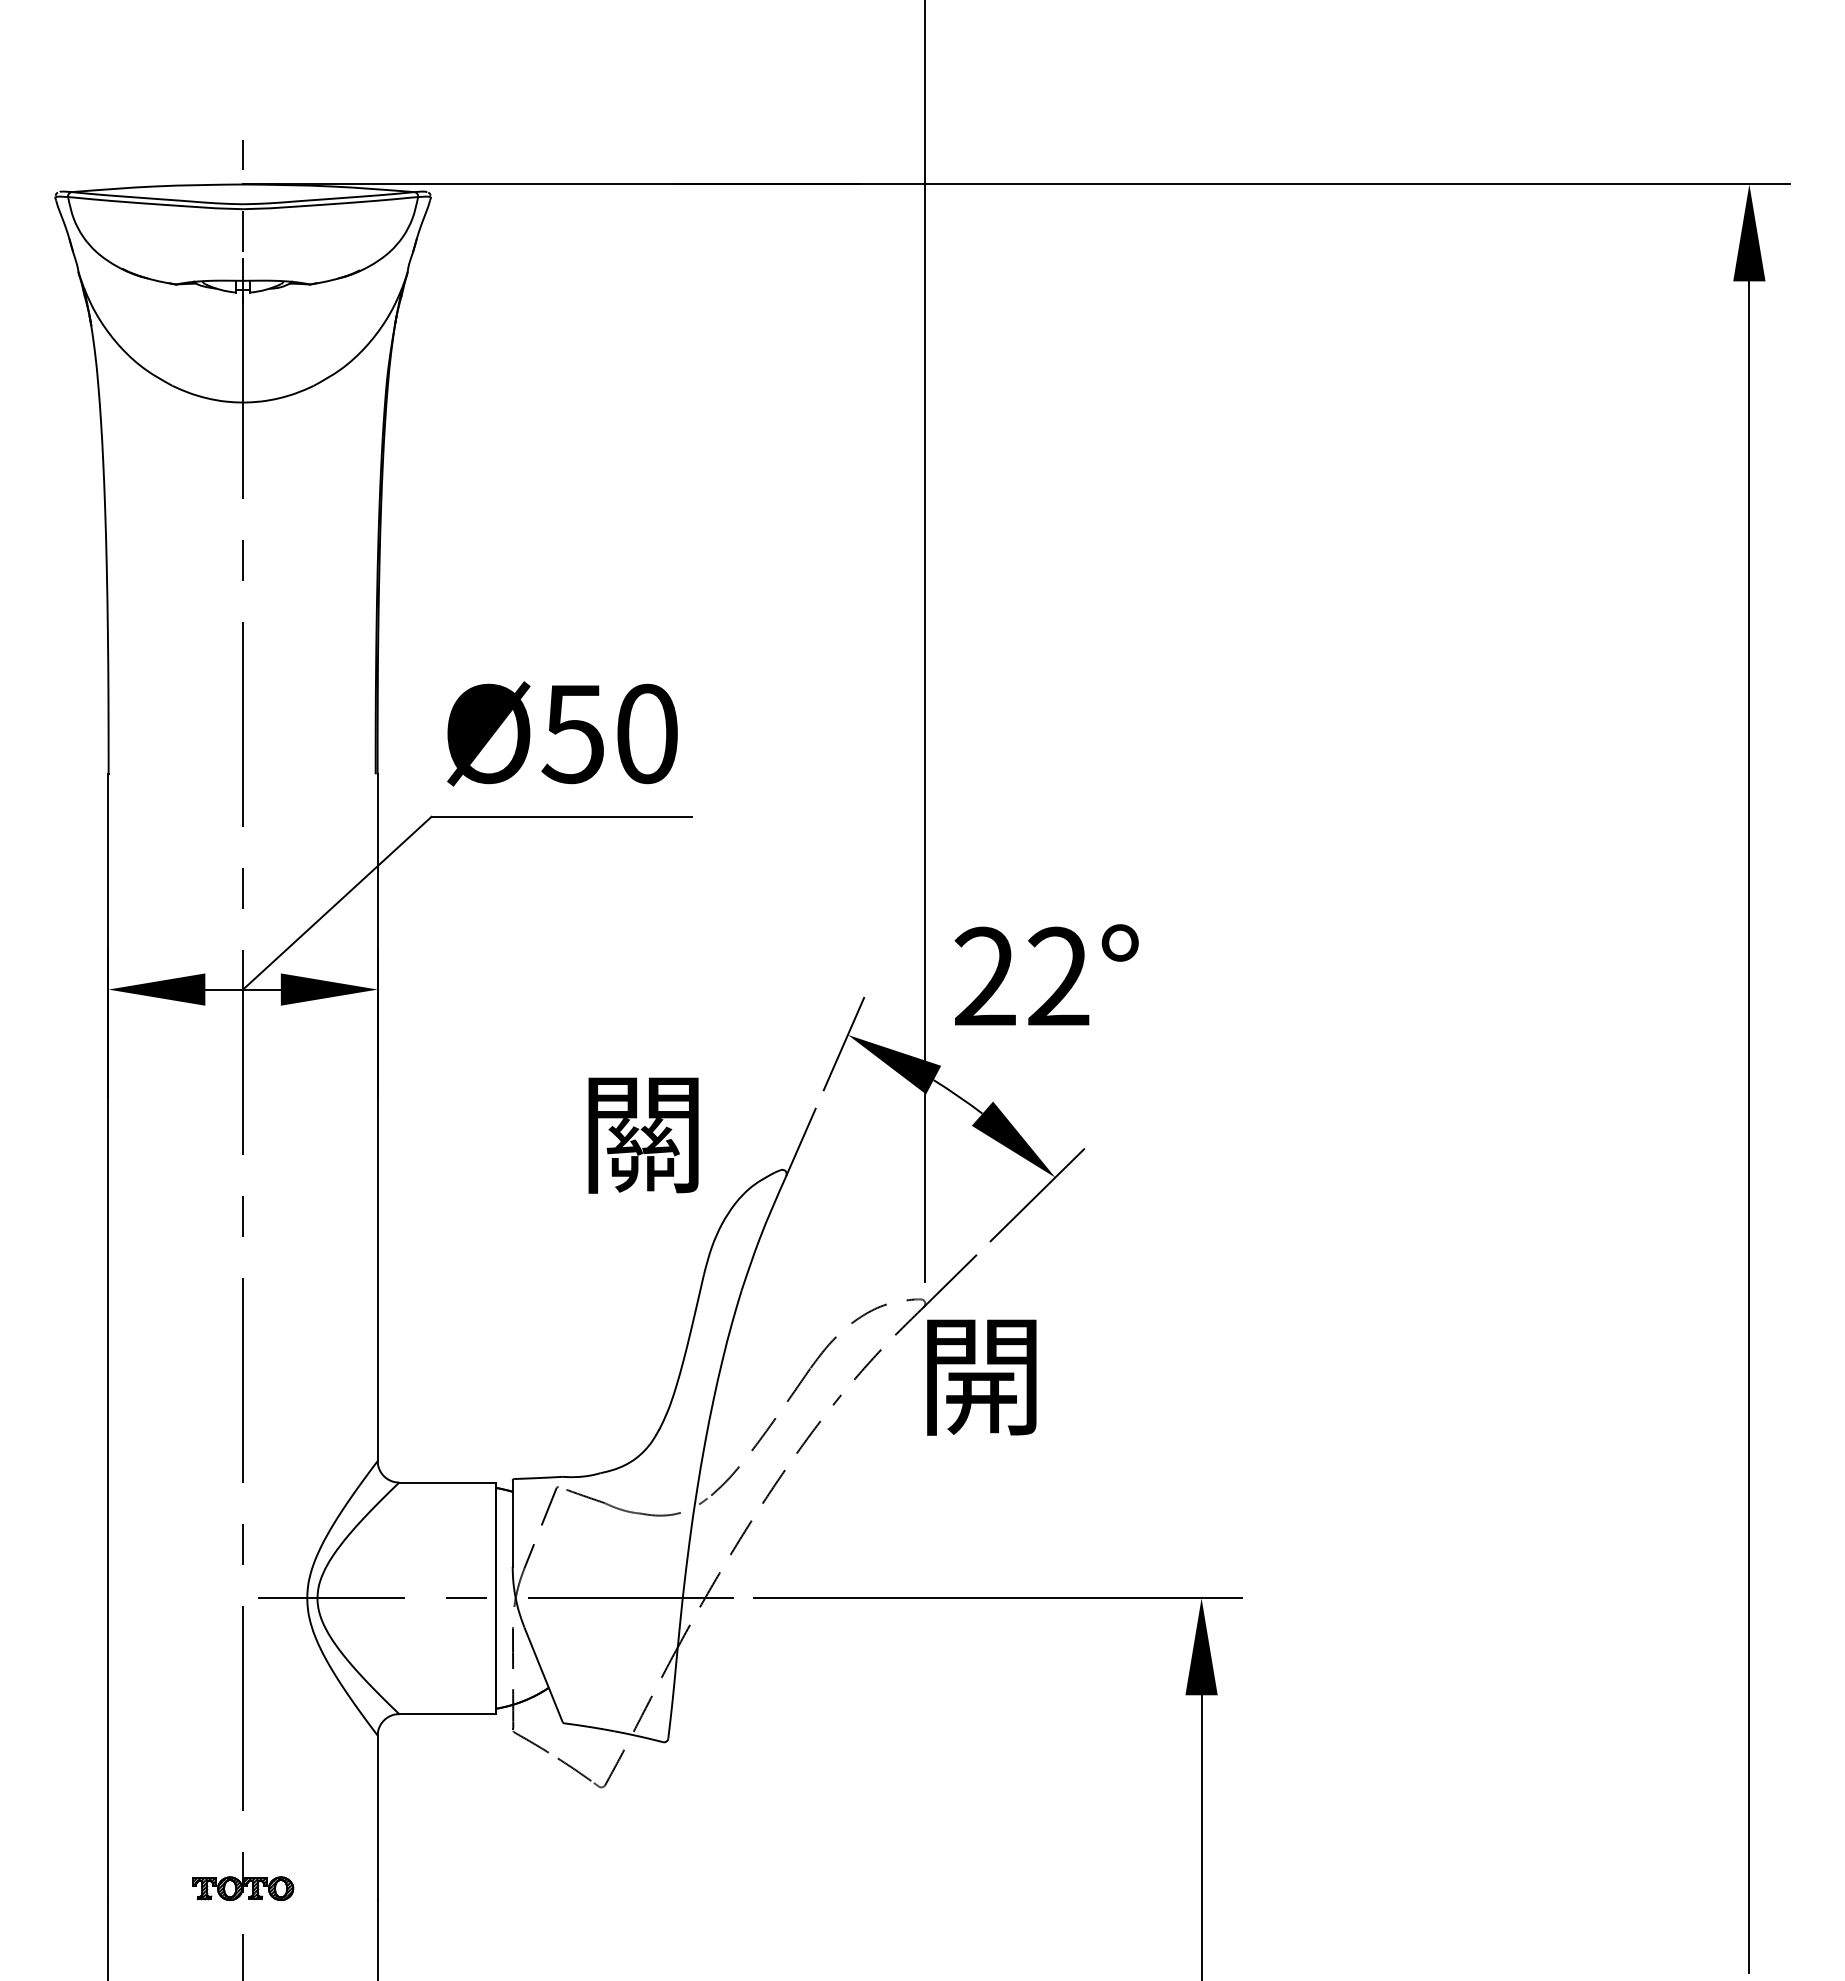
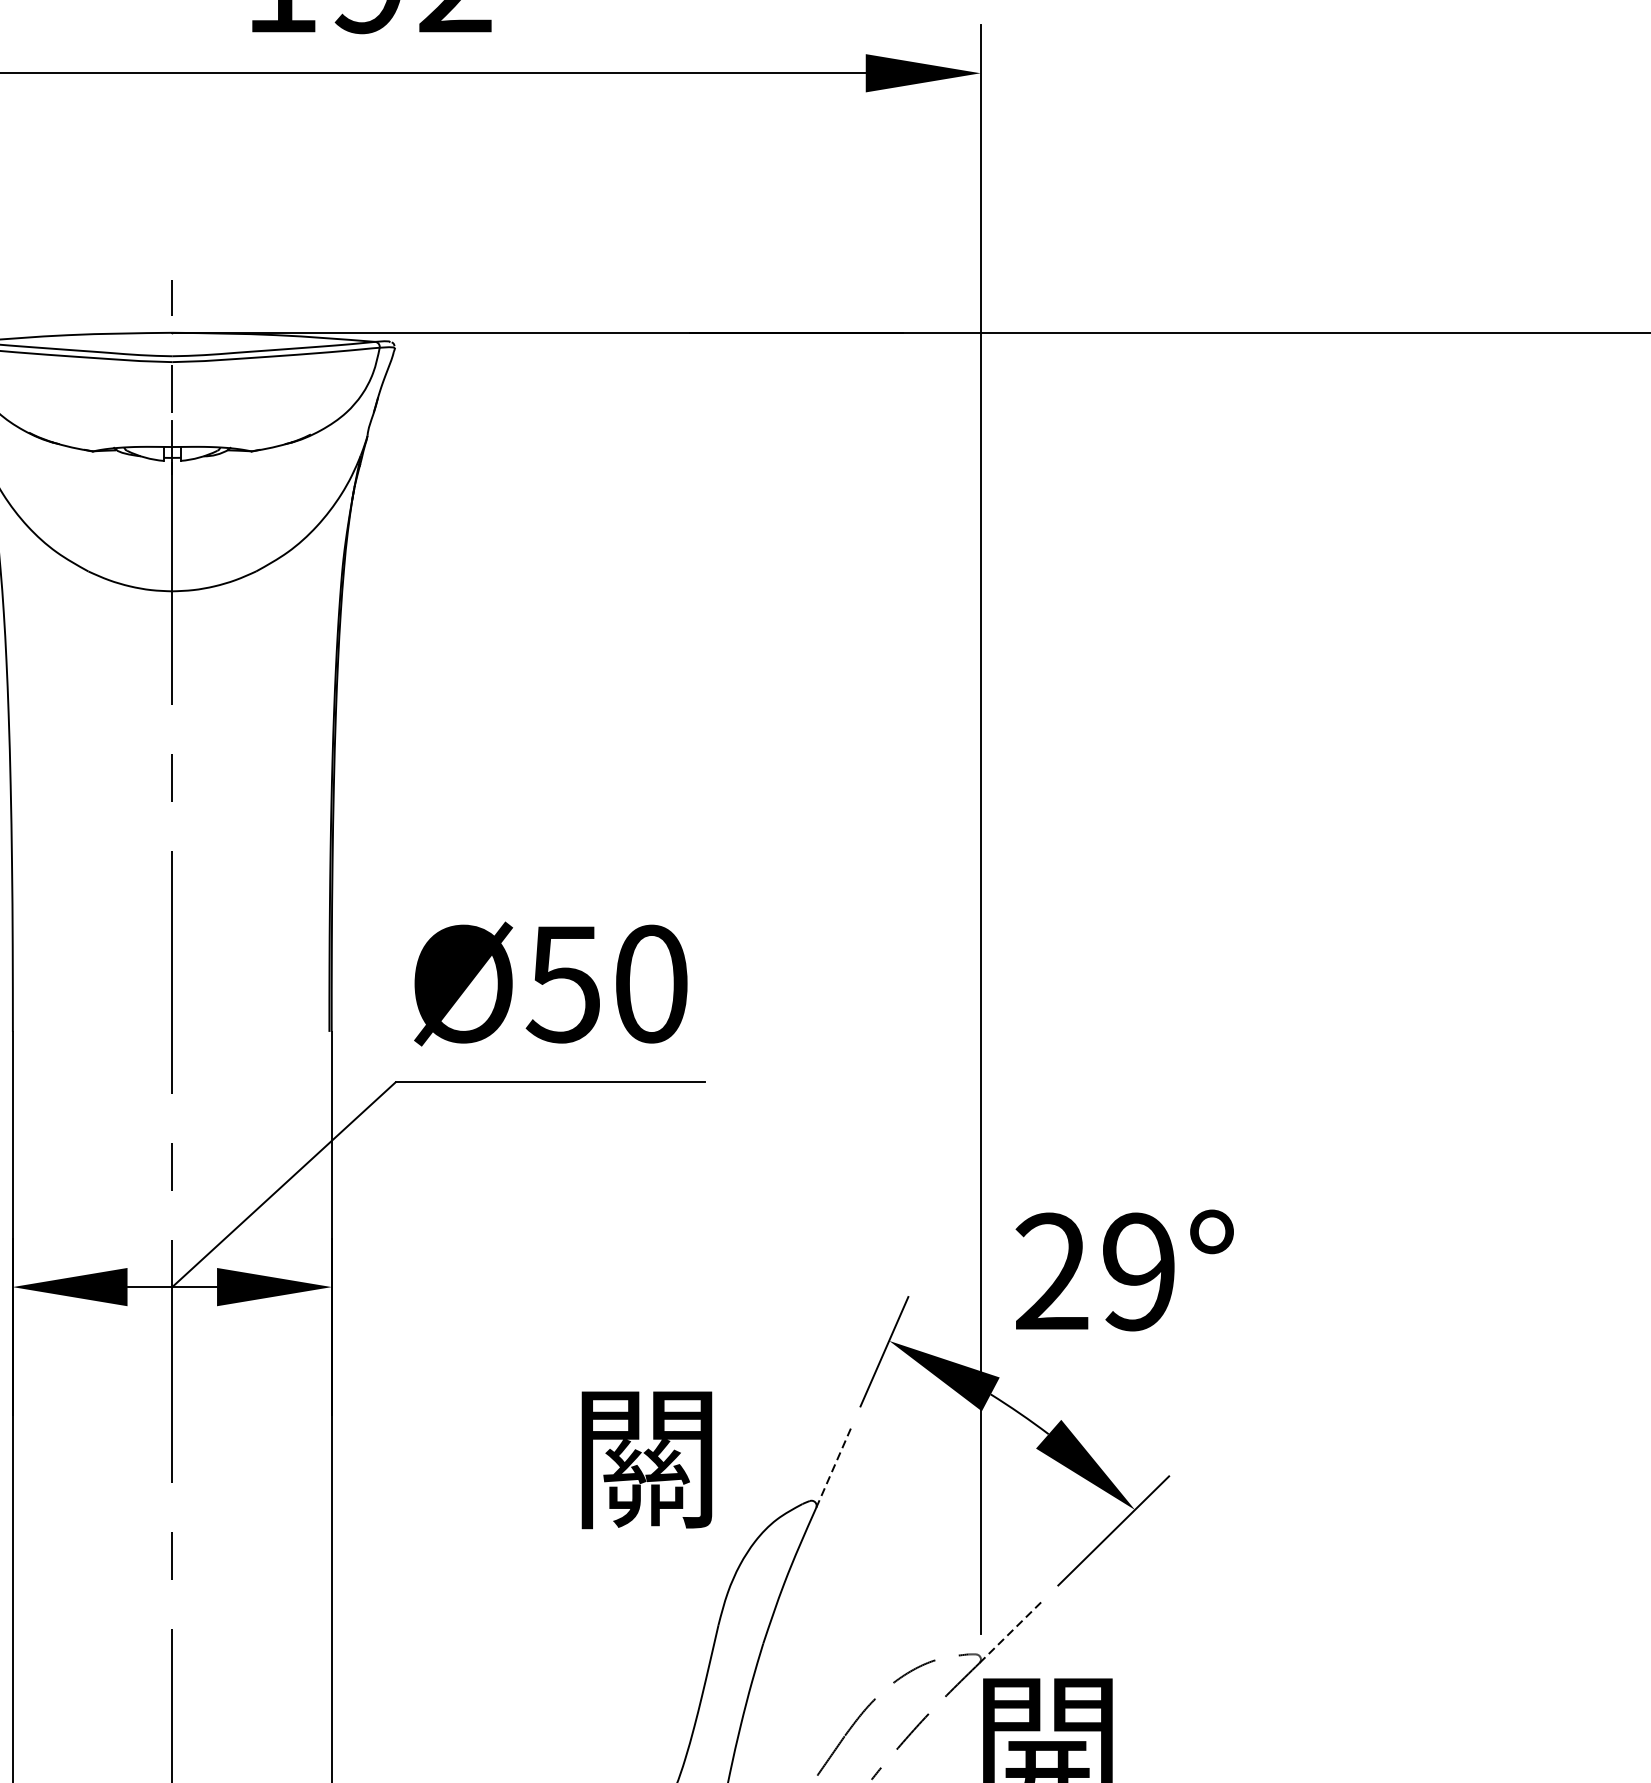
text: (1058, 976) -> (1138, 1271), 22° -> 29°
line: (801, 1142) -> (834, 1468), solid -> dashed
line: (950, 1281) -> (1010, 1633), solid -> dashed

